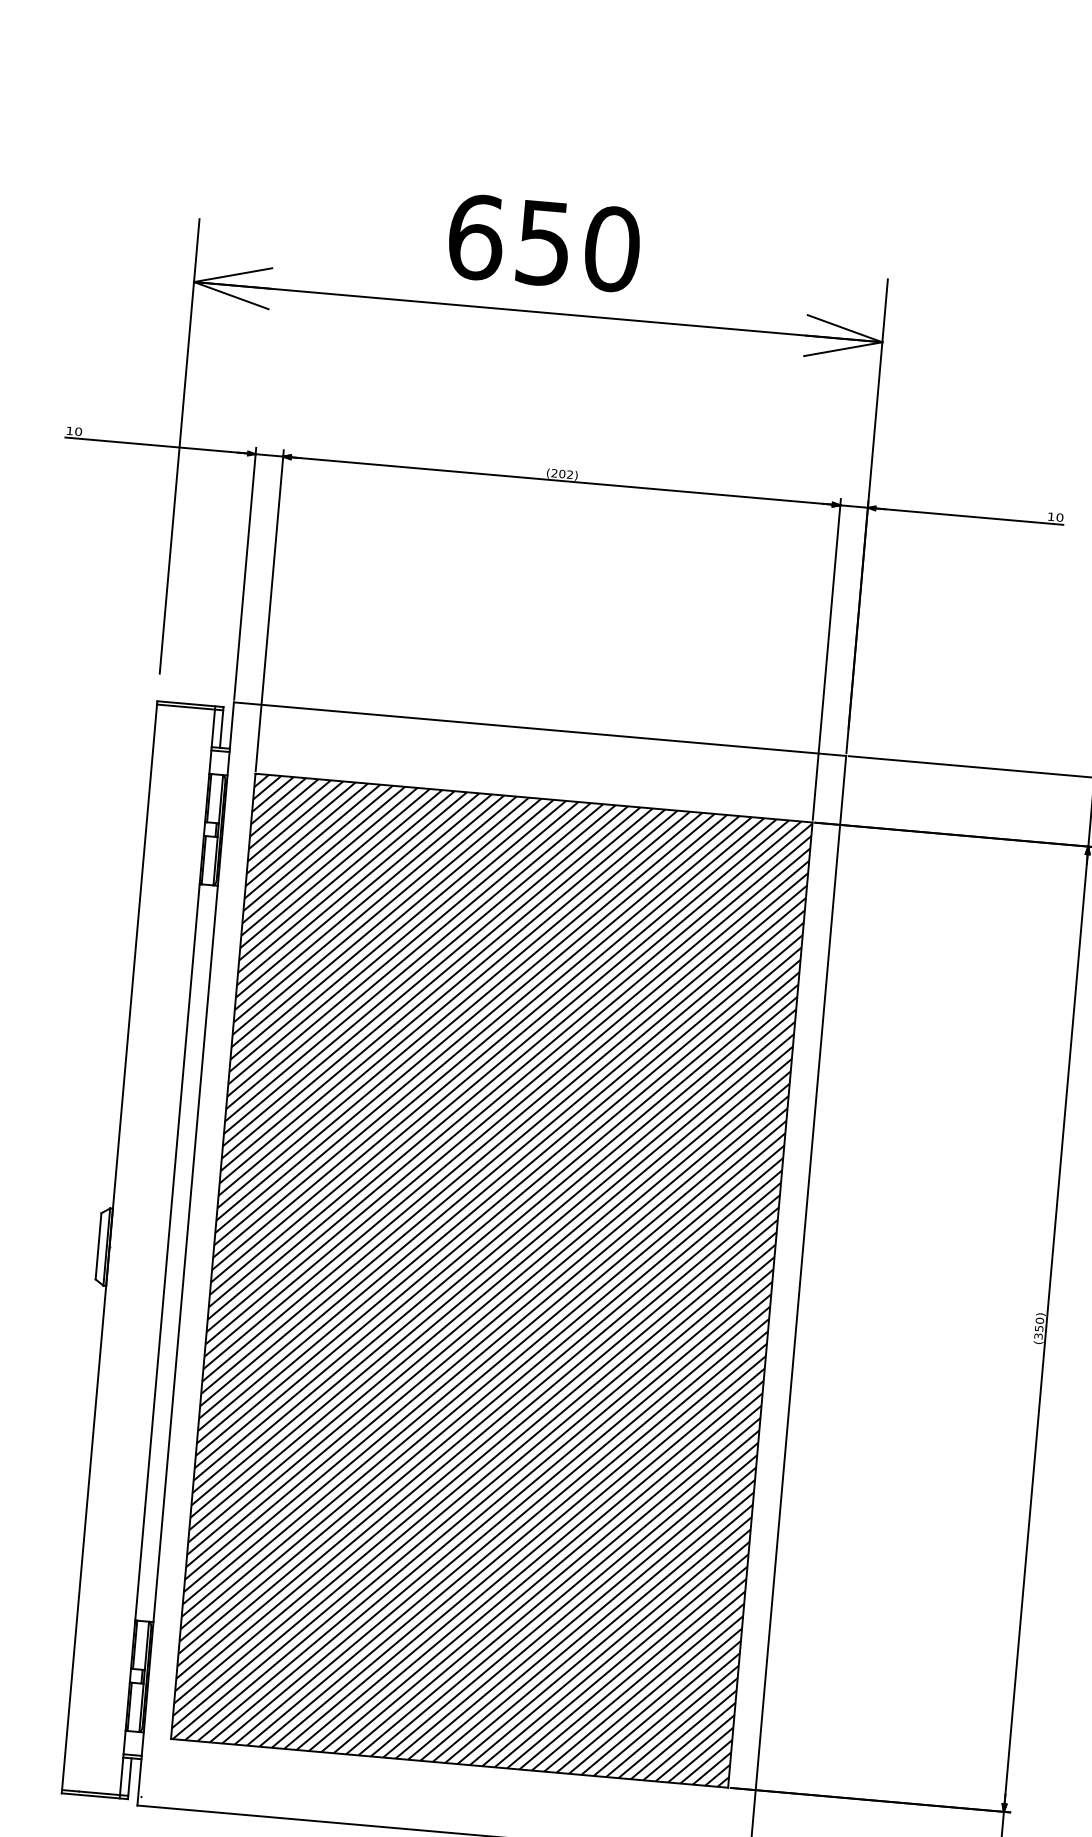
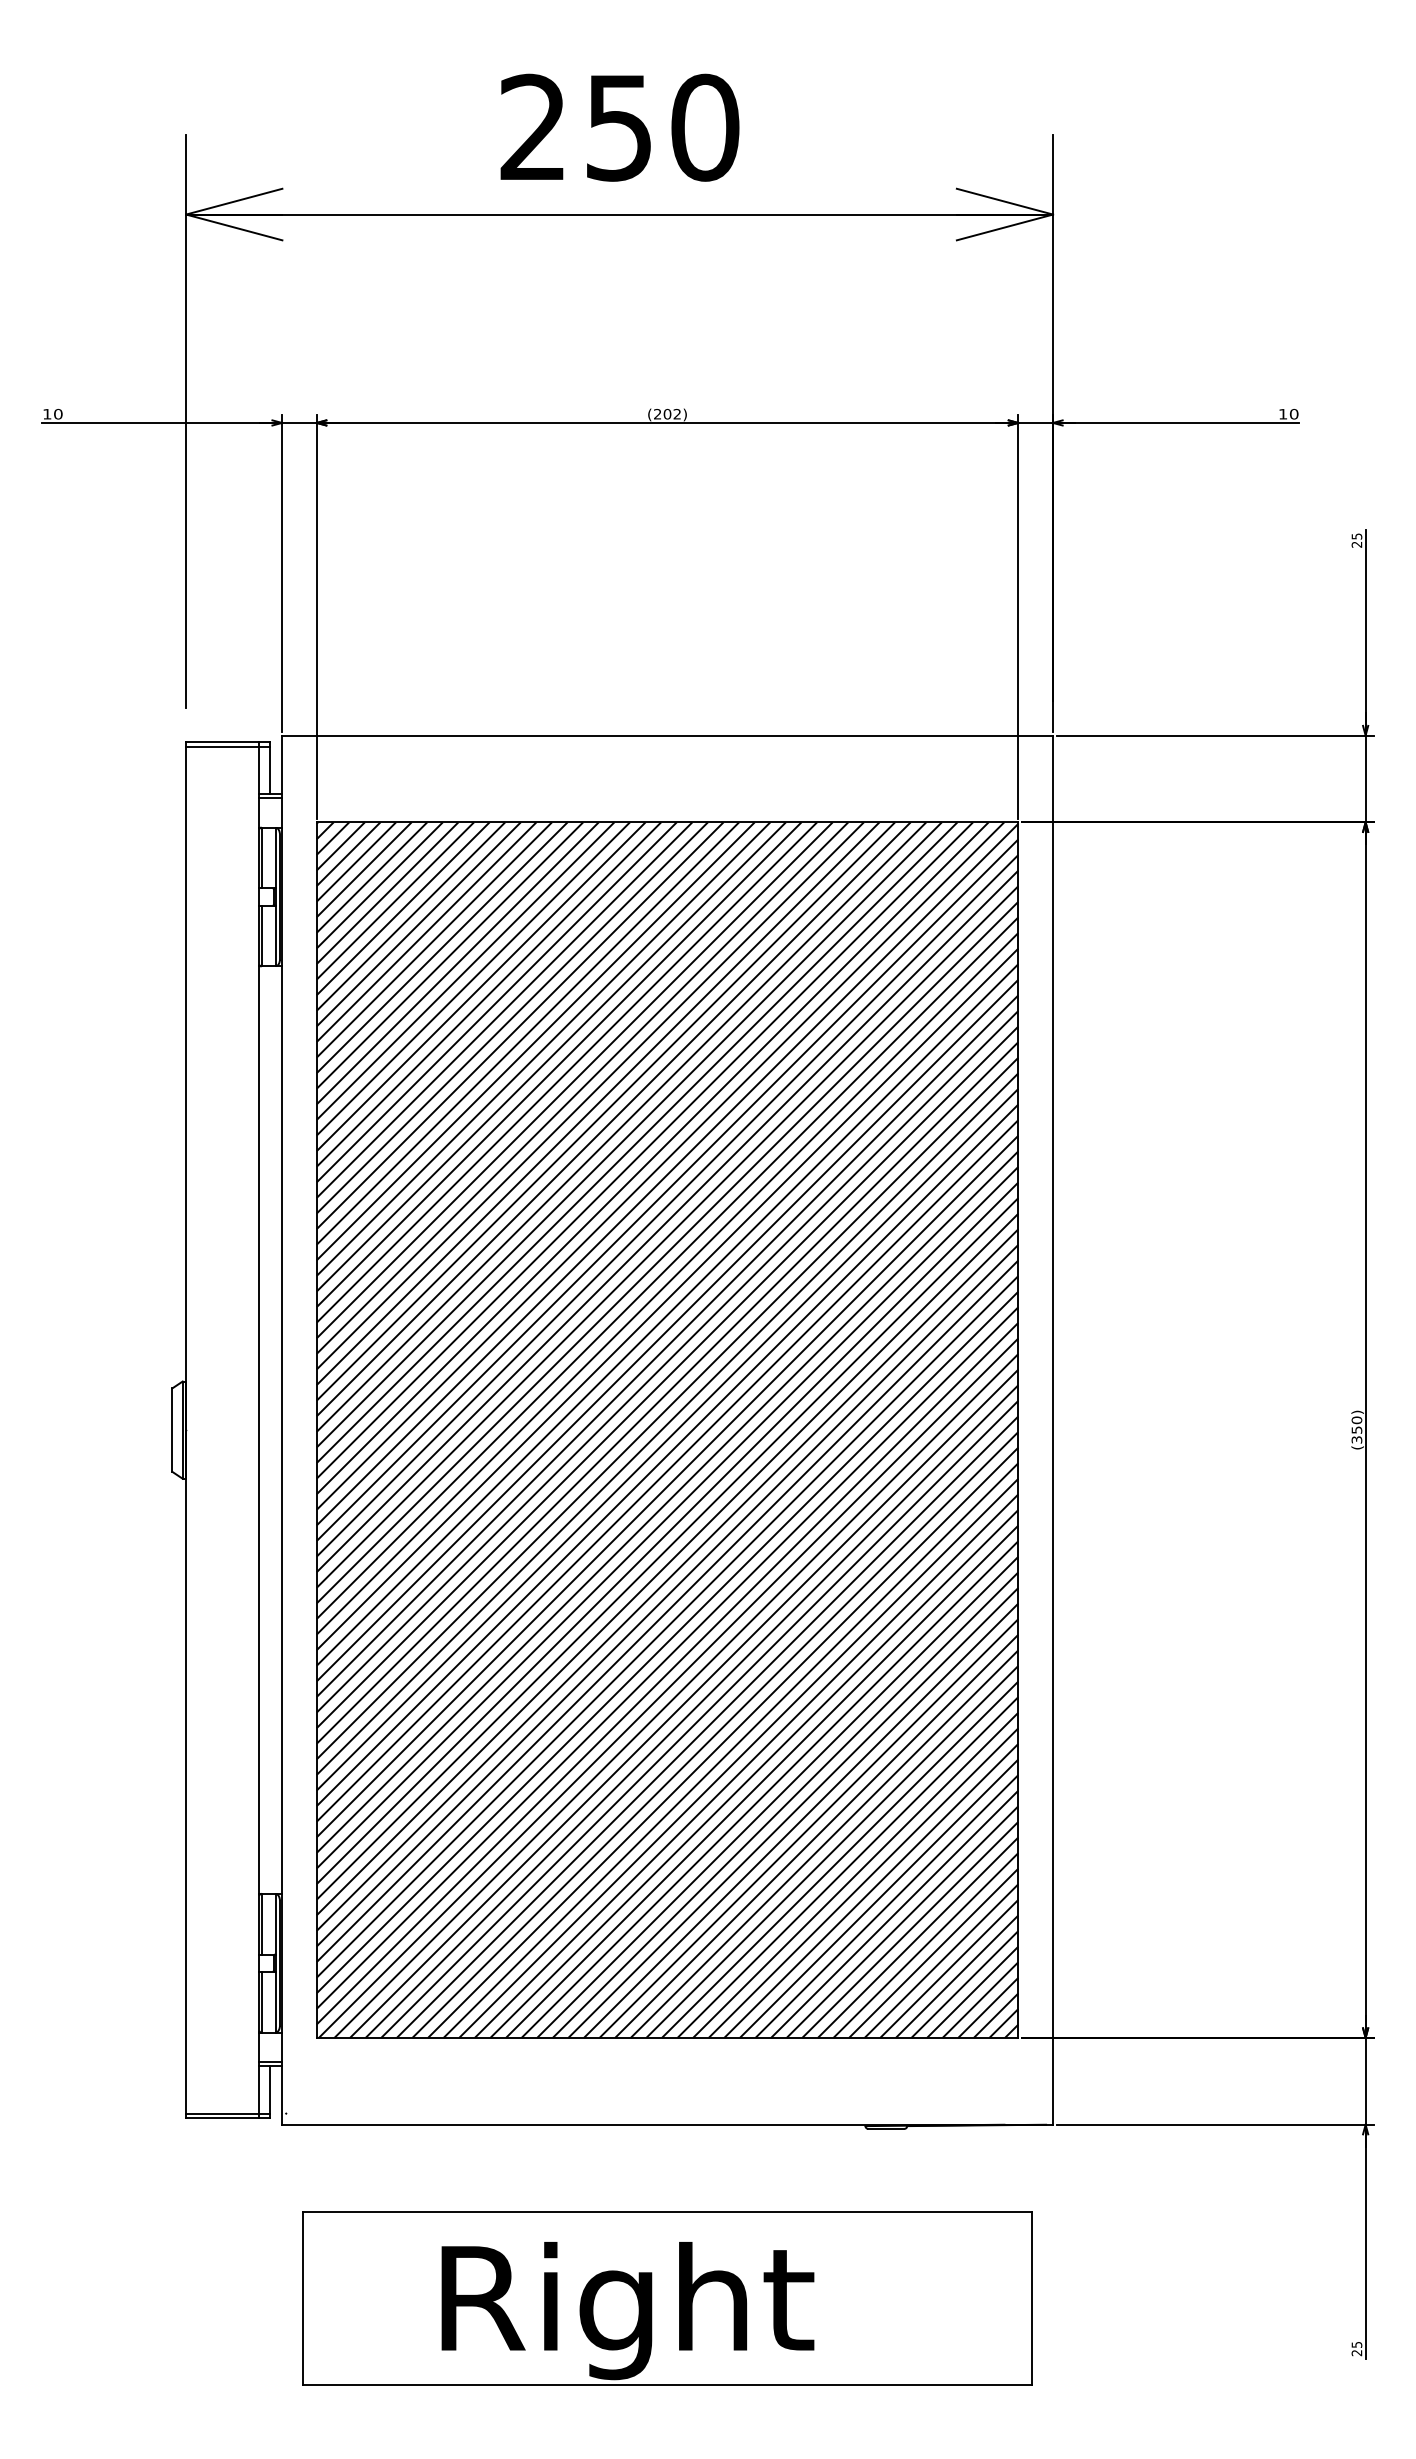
text: (476, 237) -> (534, 127), 650 -> 250

